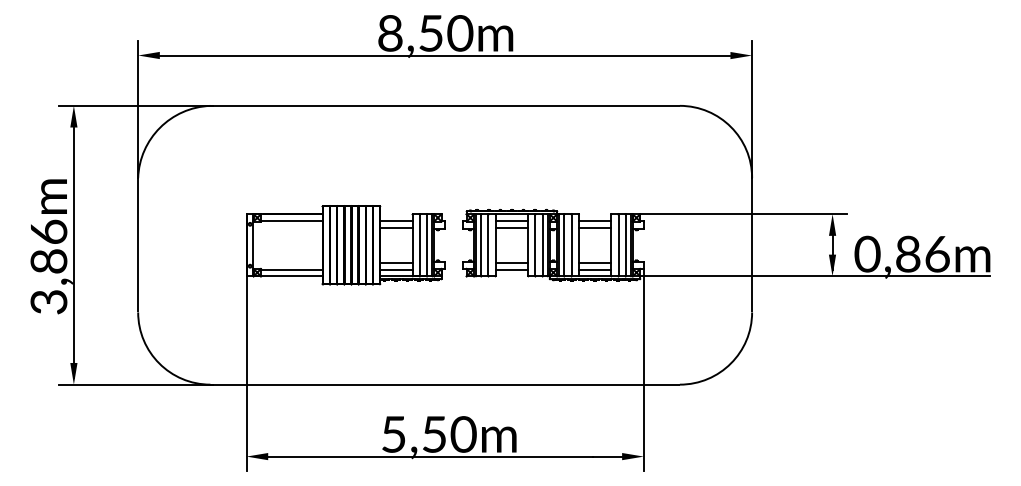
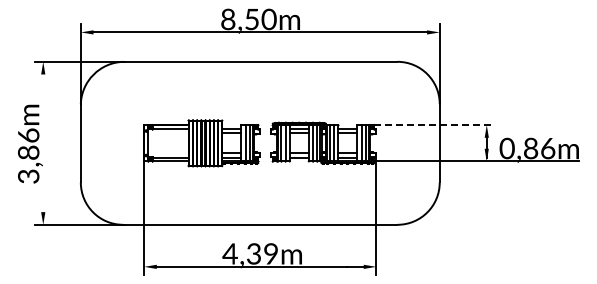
line: (744, 214) -> (435, 125), solid -> dashed
line: (74, 252) -> (43, 147), removed
text: (428, 433) -> (250, 253), 5,50m -> 4,39m

